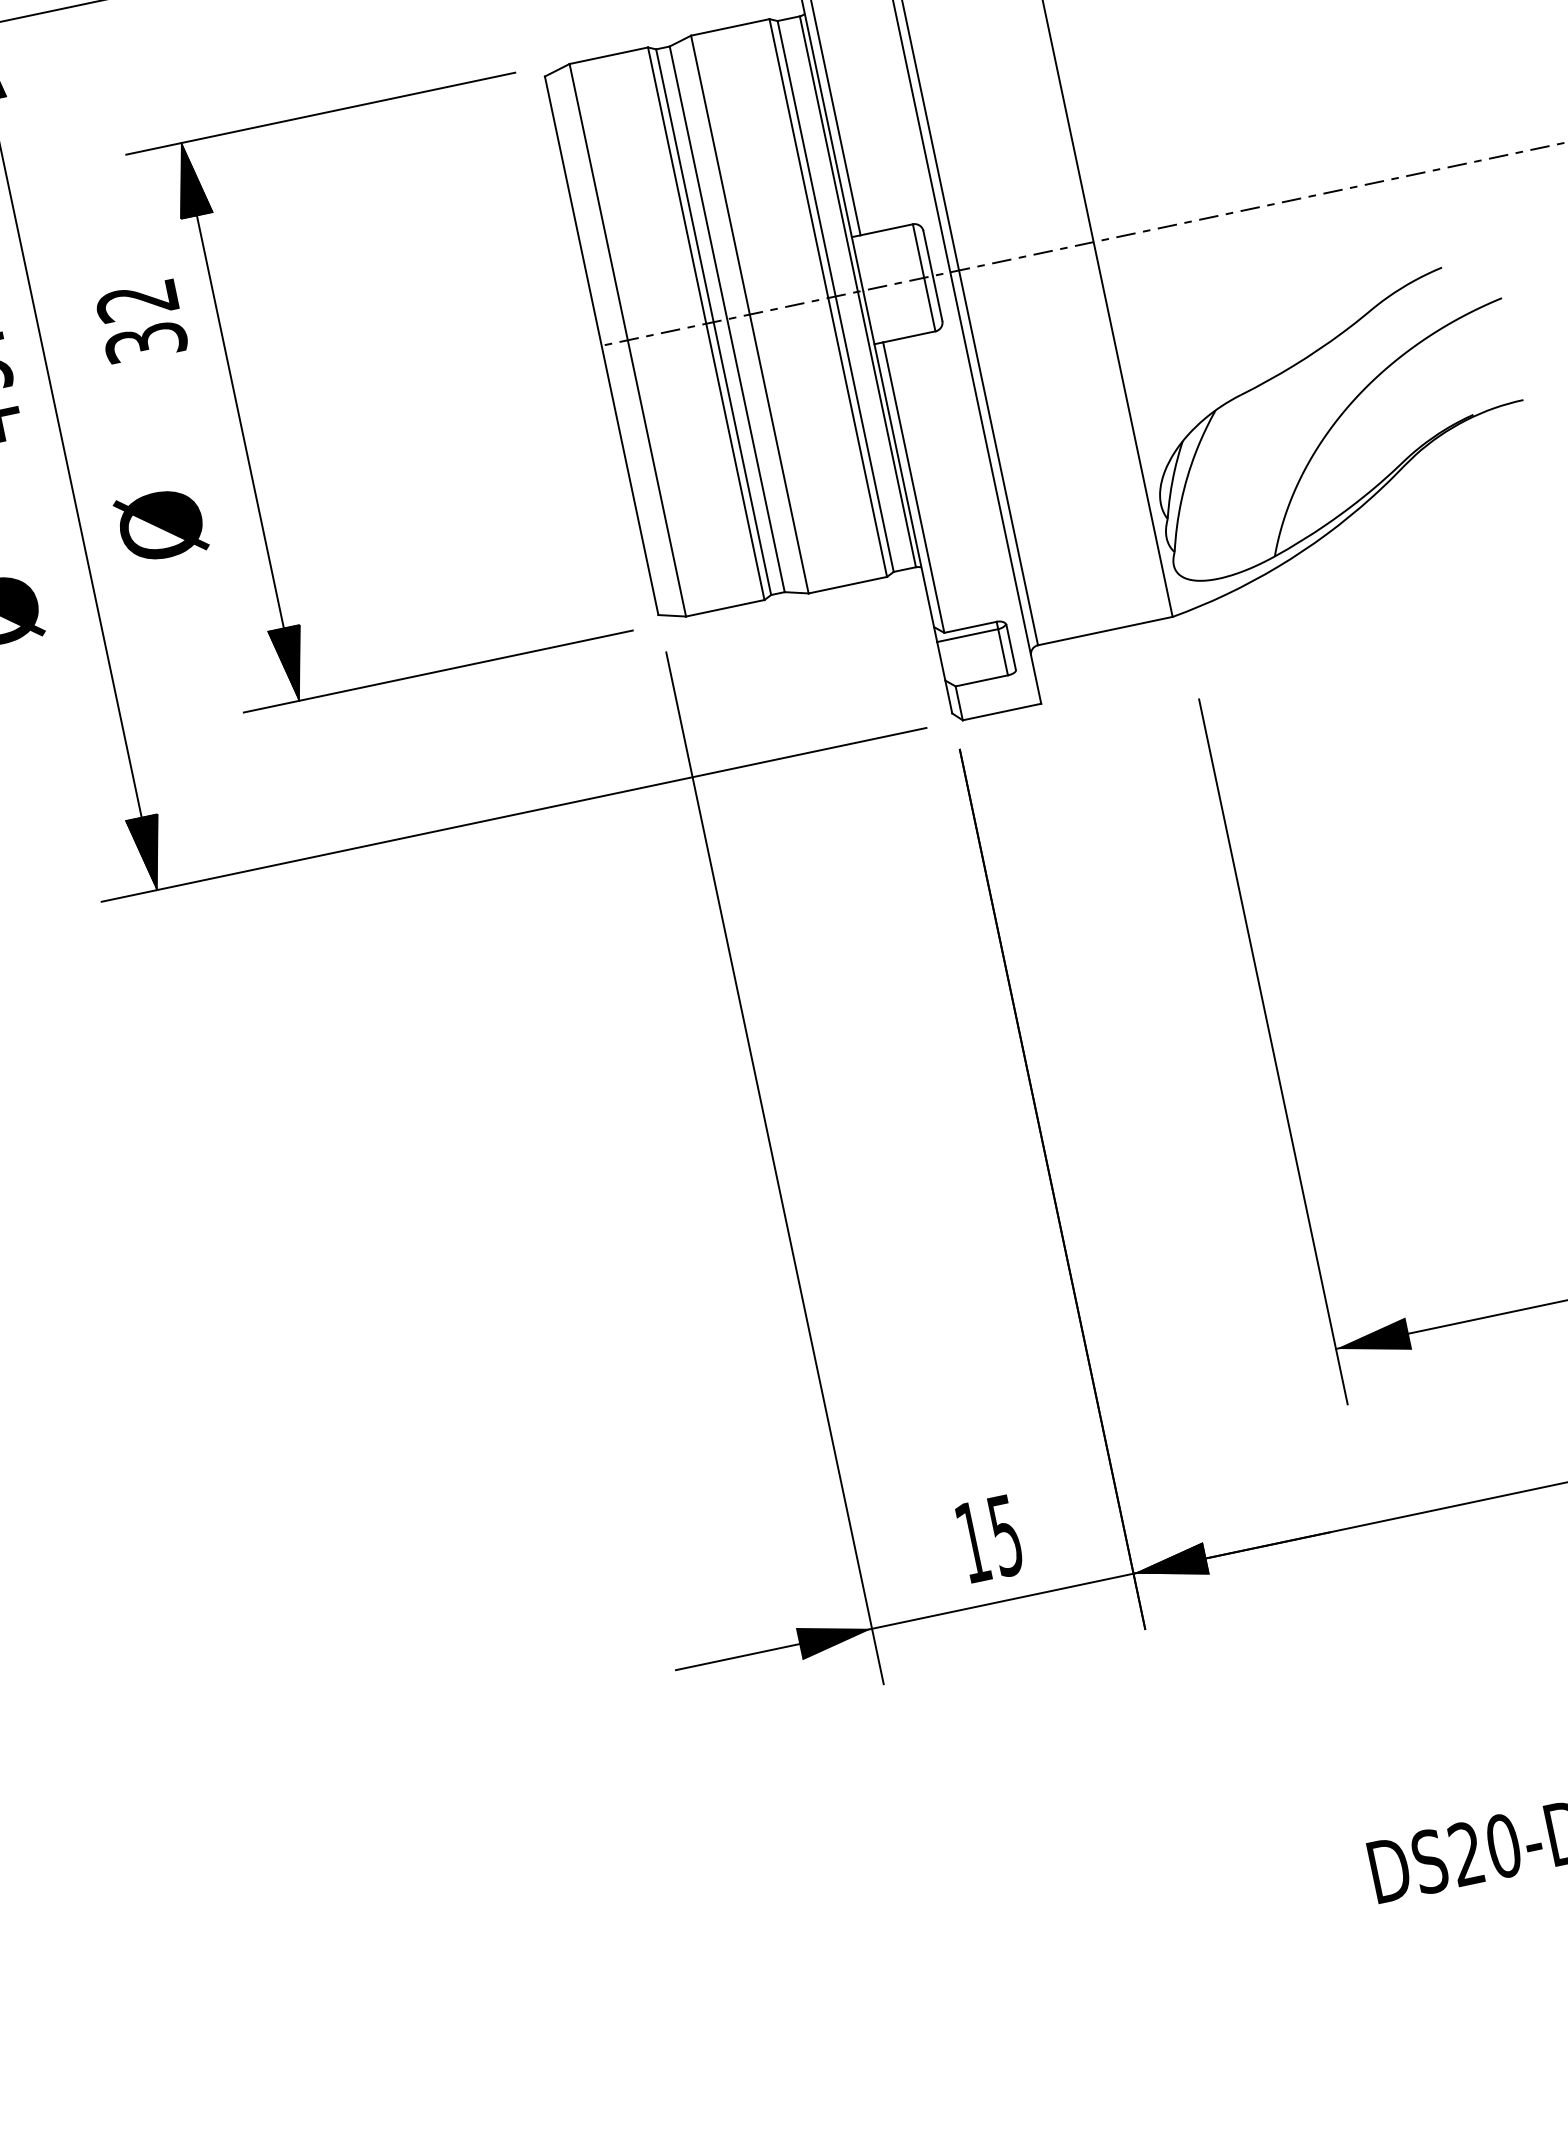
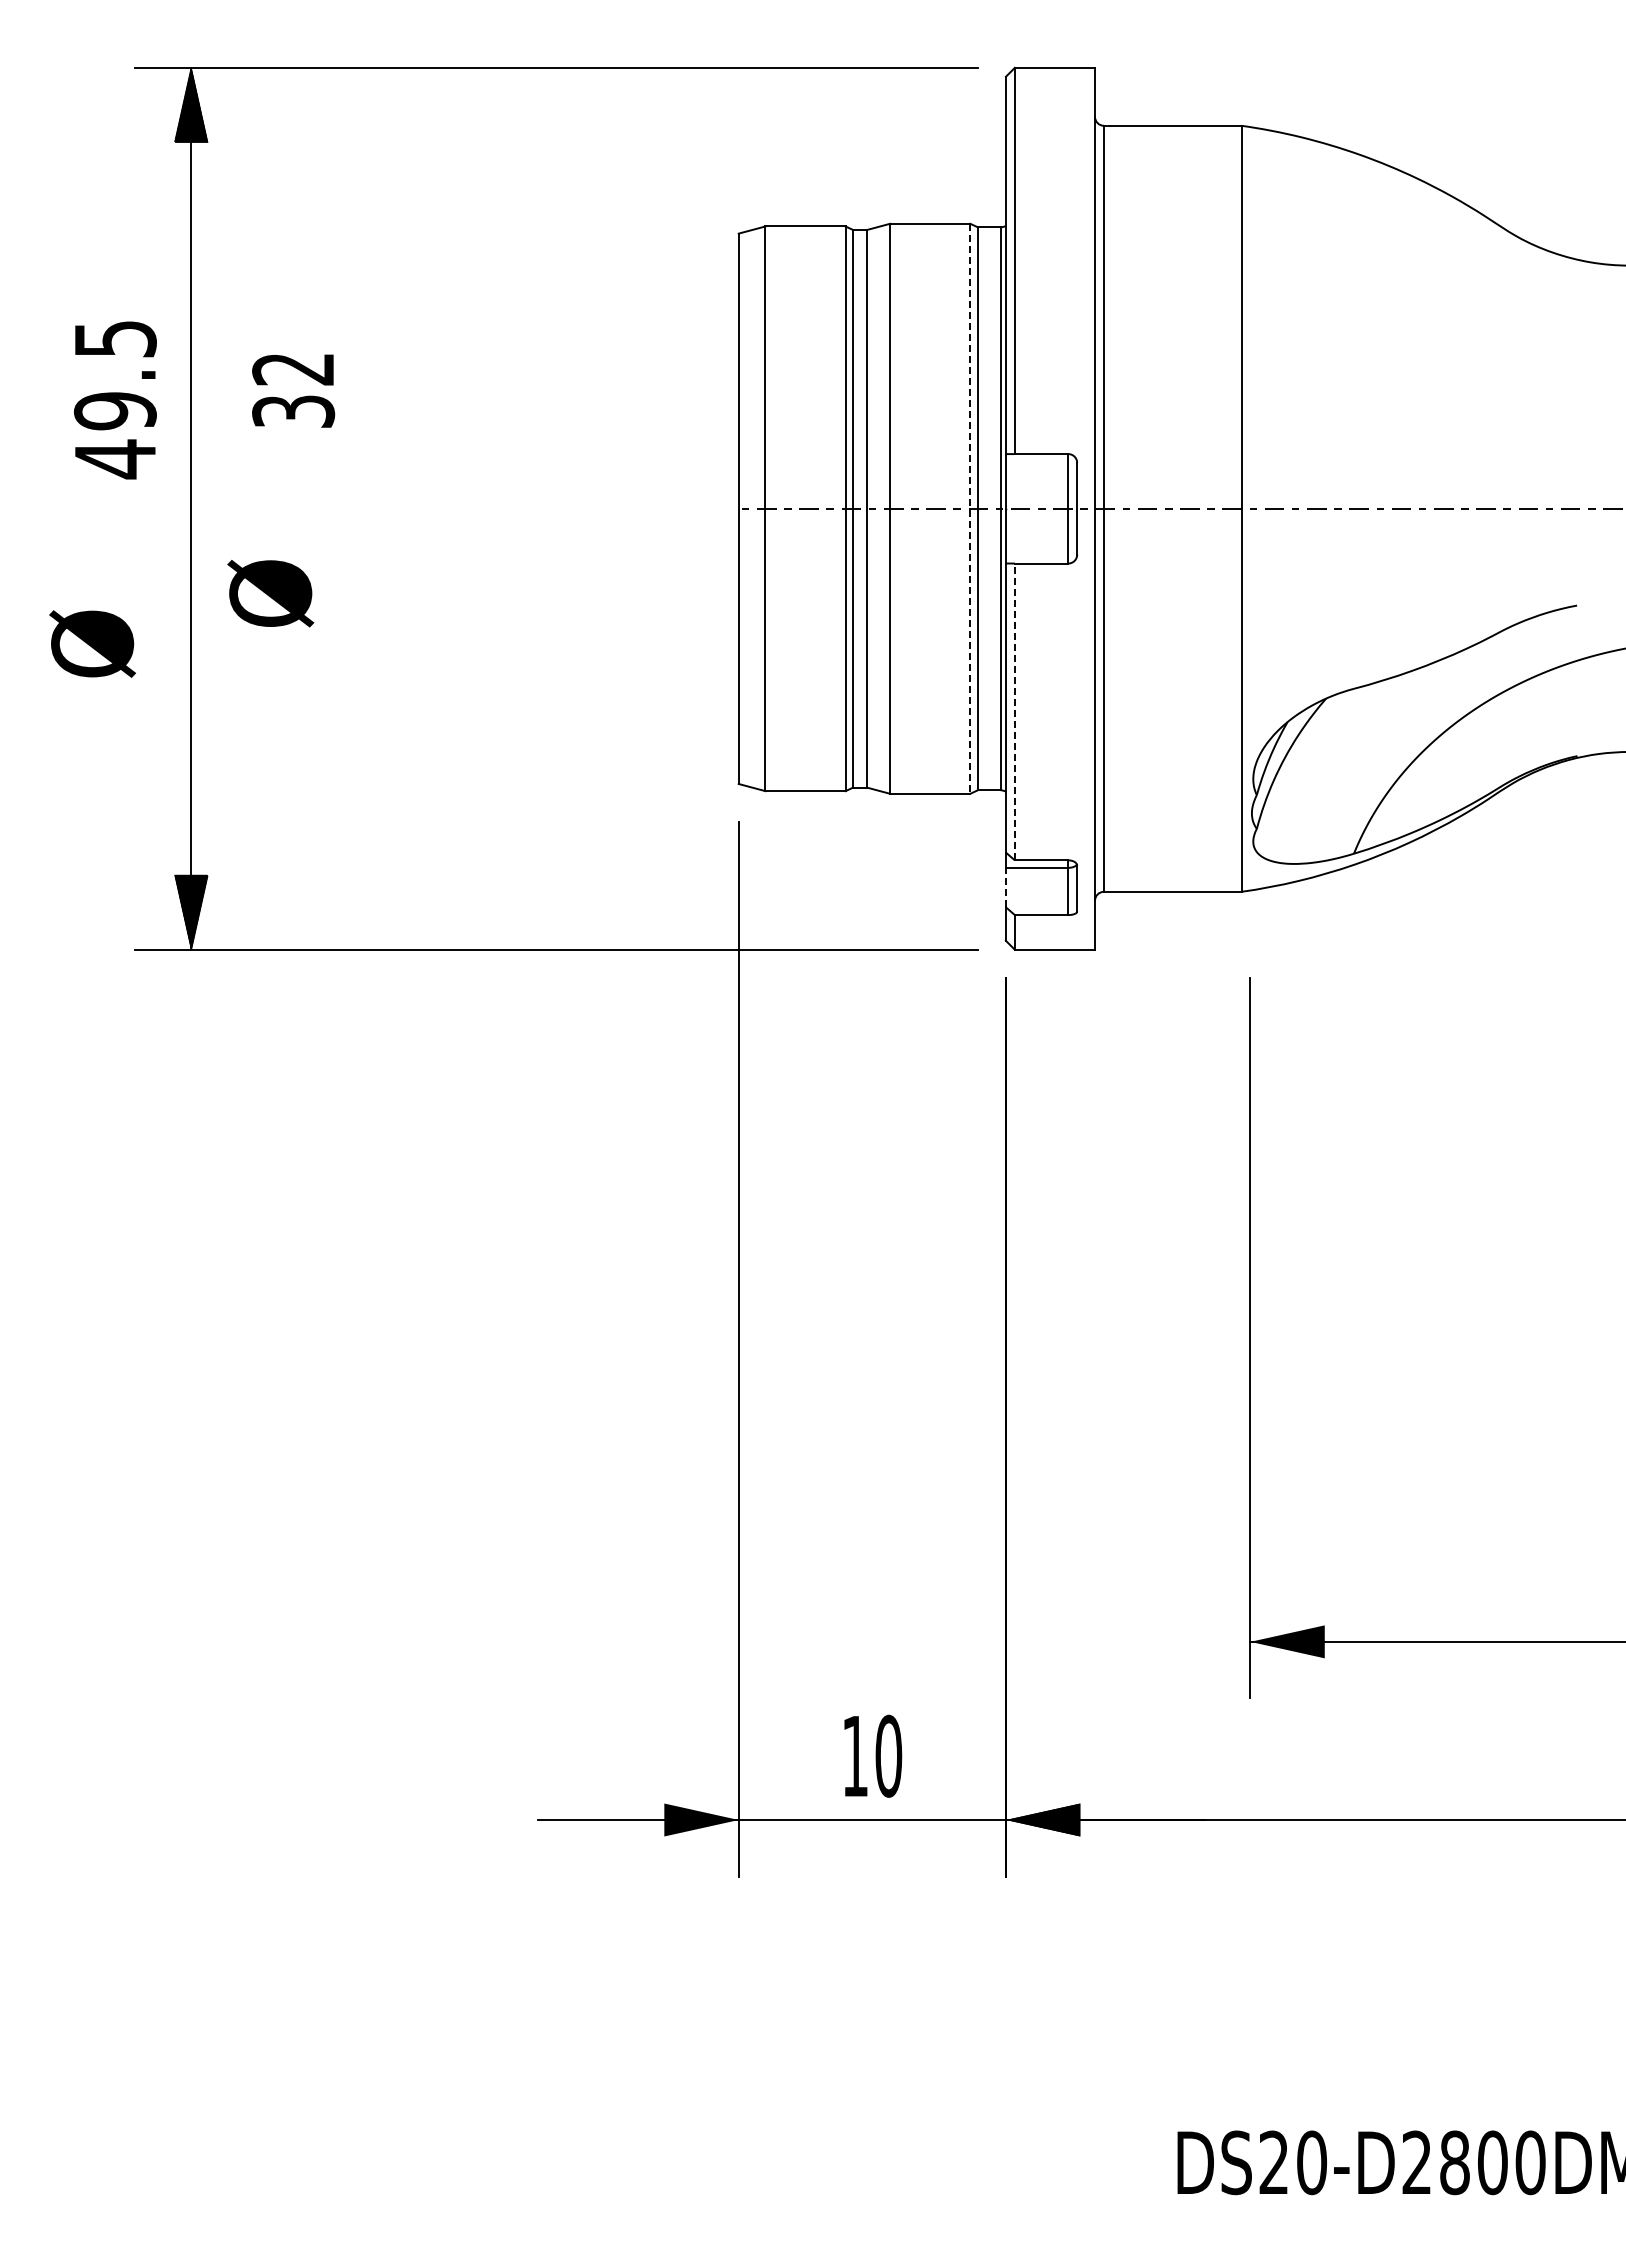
line: (828, 298) -> (970, 509), solid -> dashed
part: (240, 421) -> (369, 508), removed
line: (913, 487) -> (1014, 711), solid -> dashed
line: (940, 661) -> (1005, 887), solid -> dashed
text: (1005, 1534) -> (888, 1755), 15 -> 10

